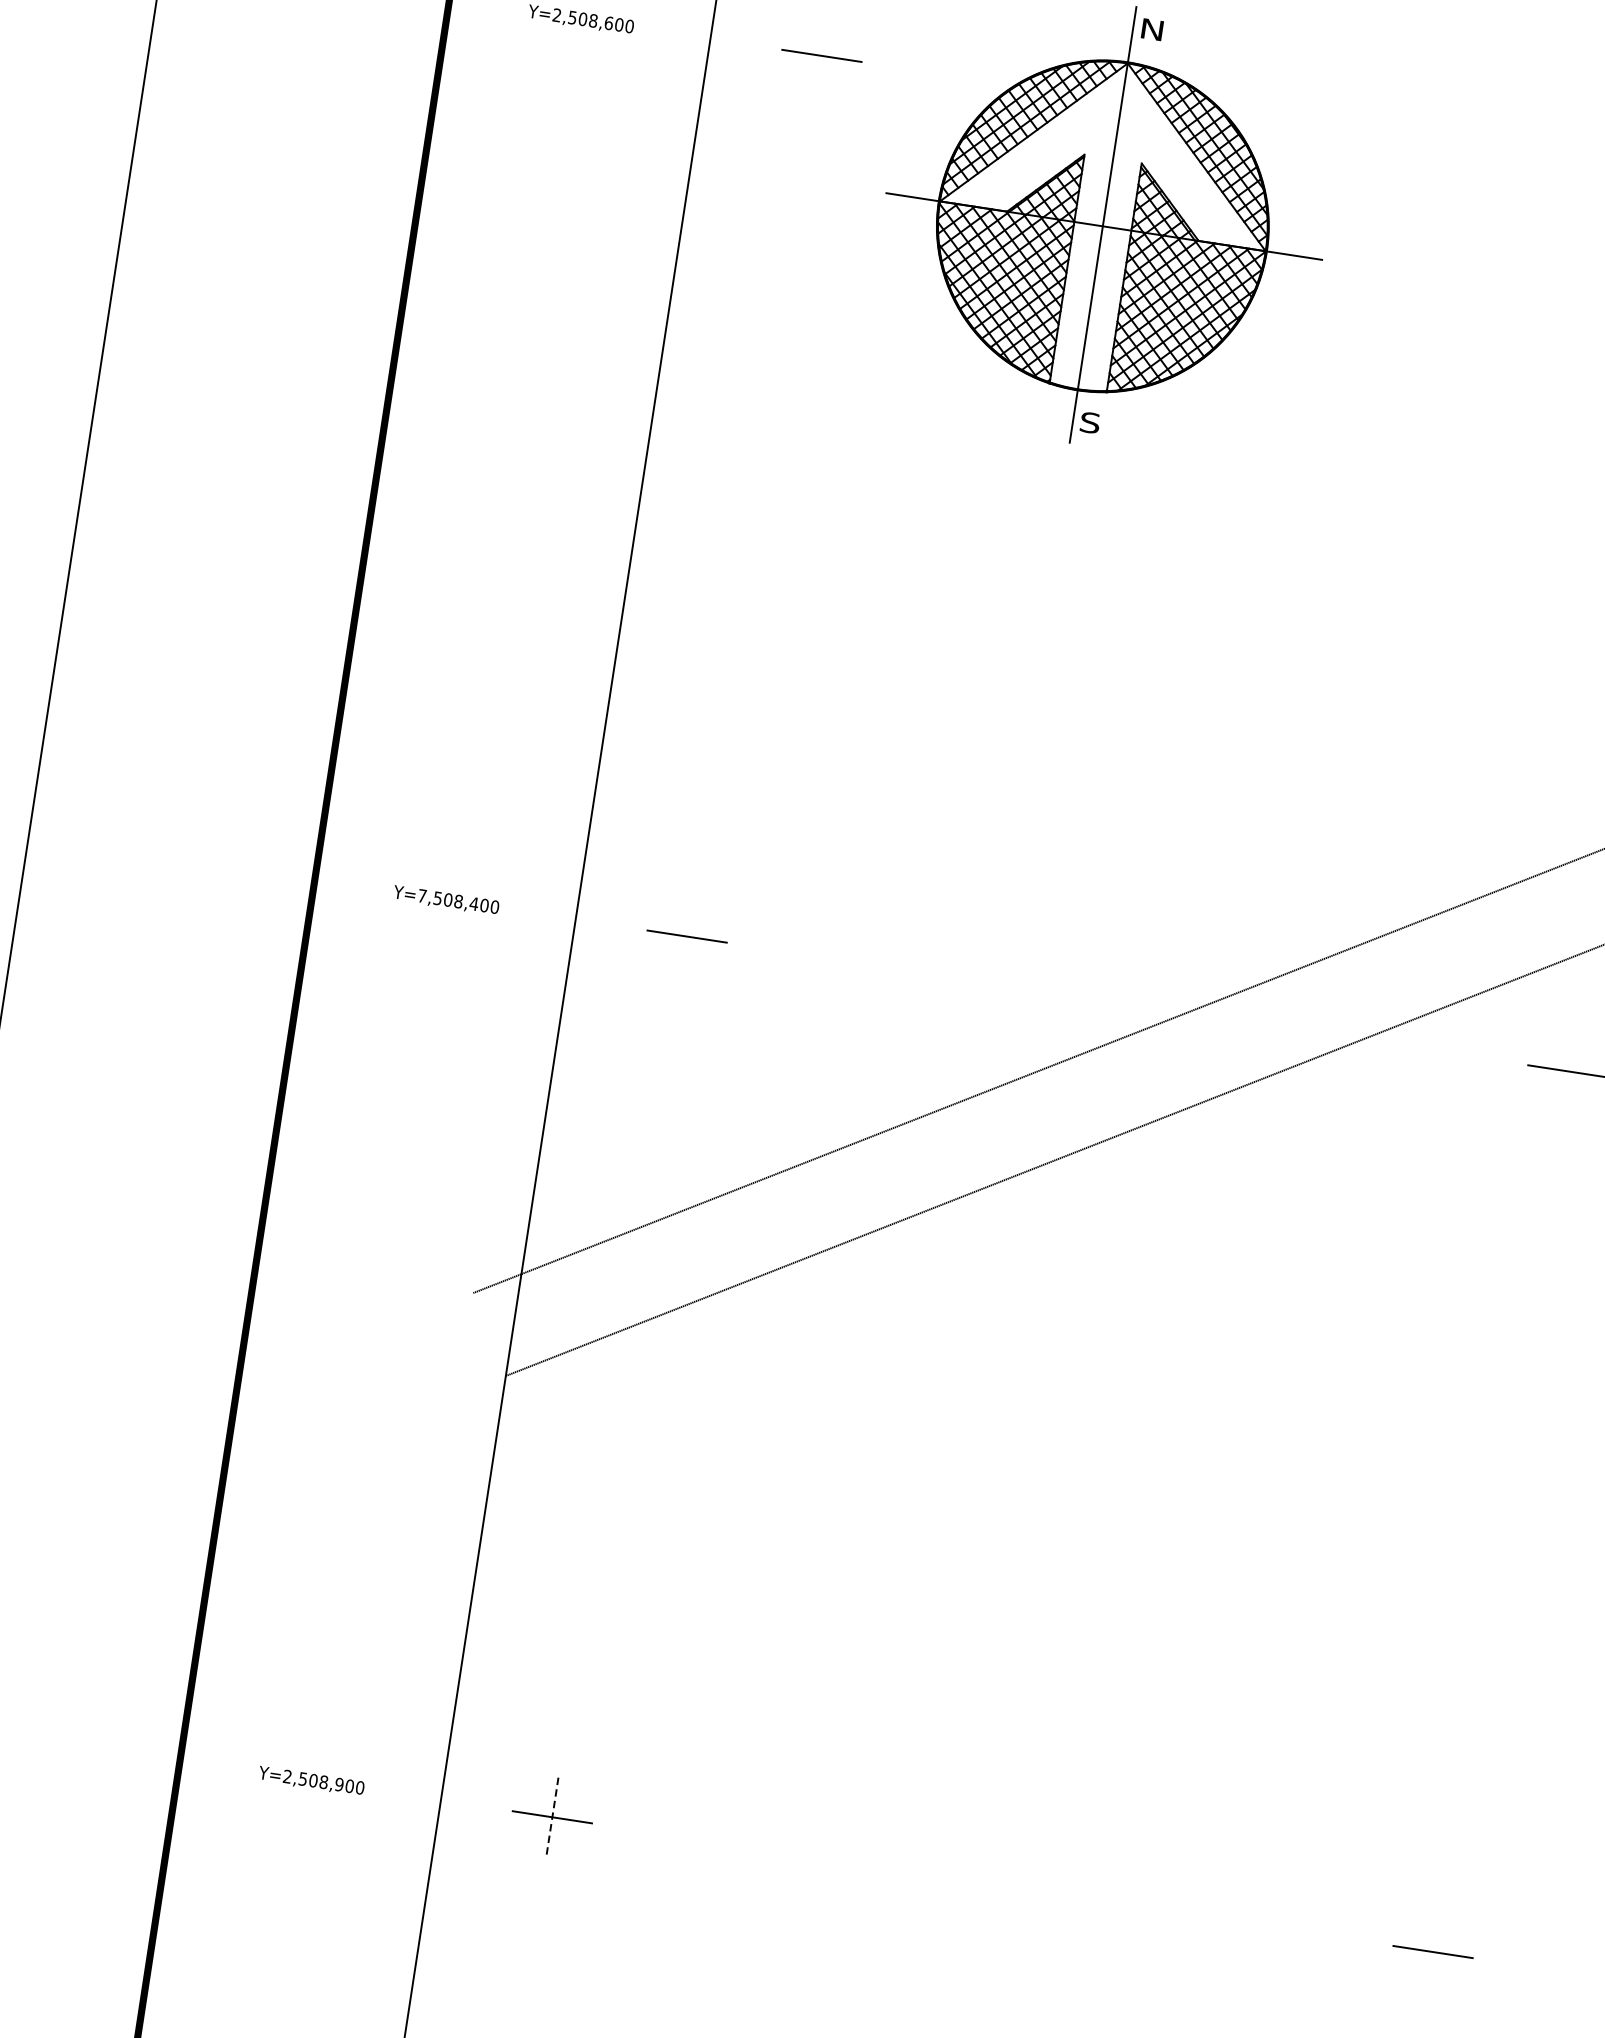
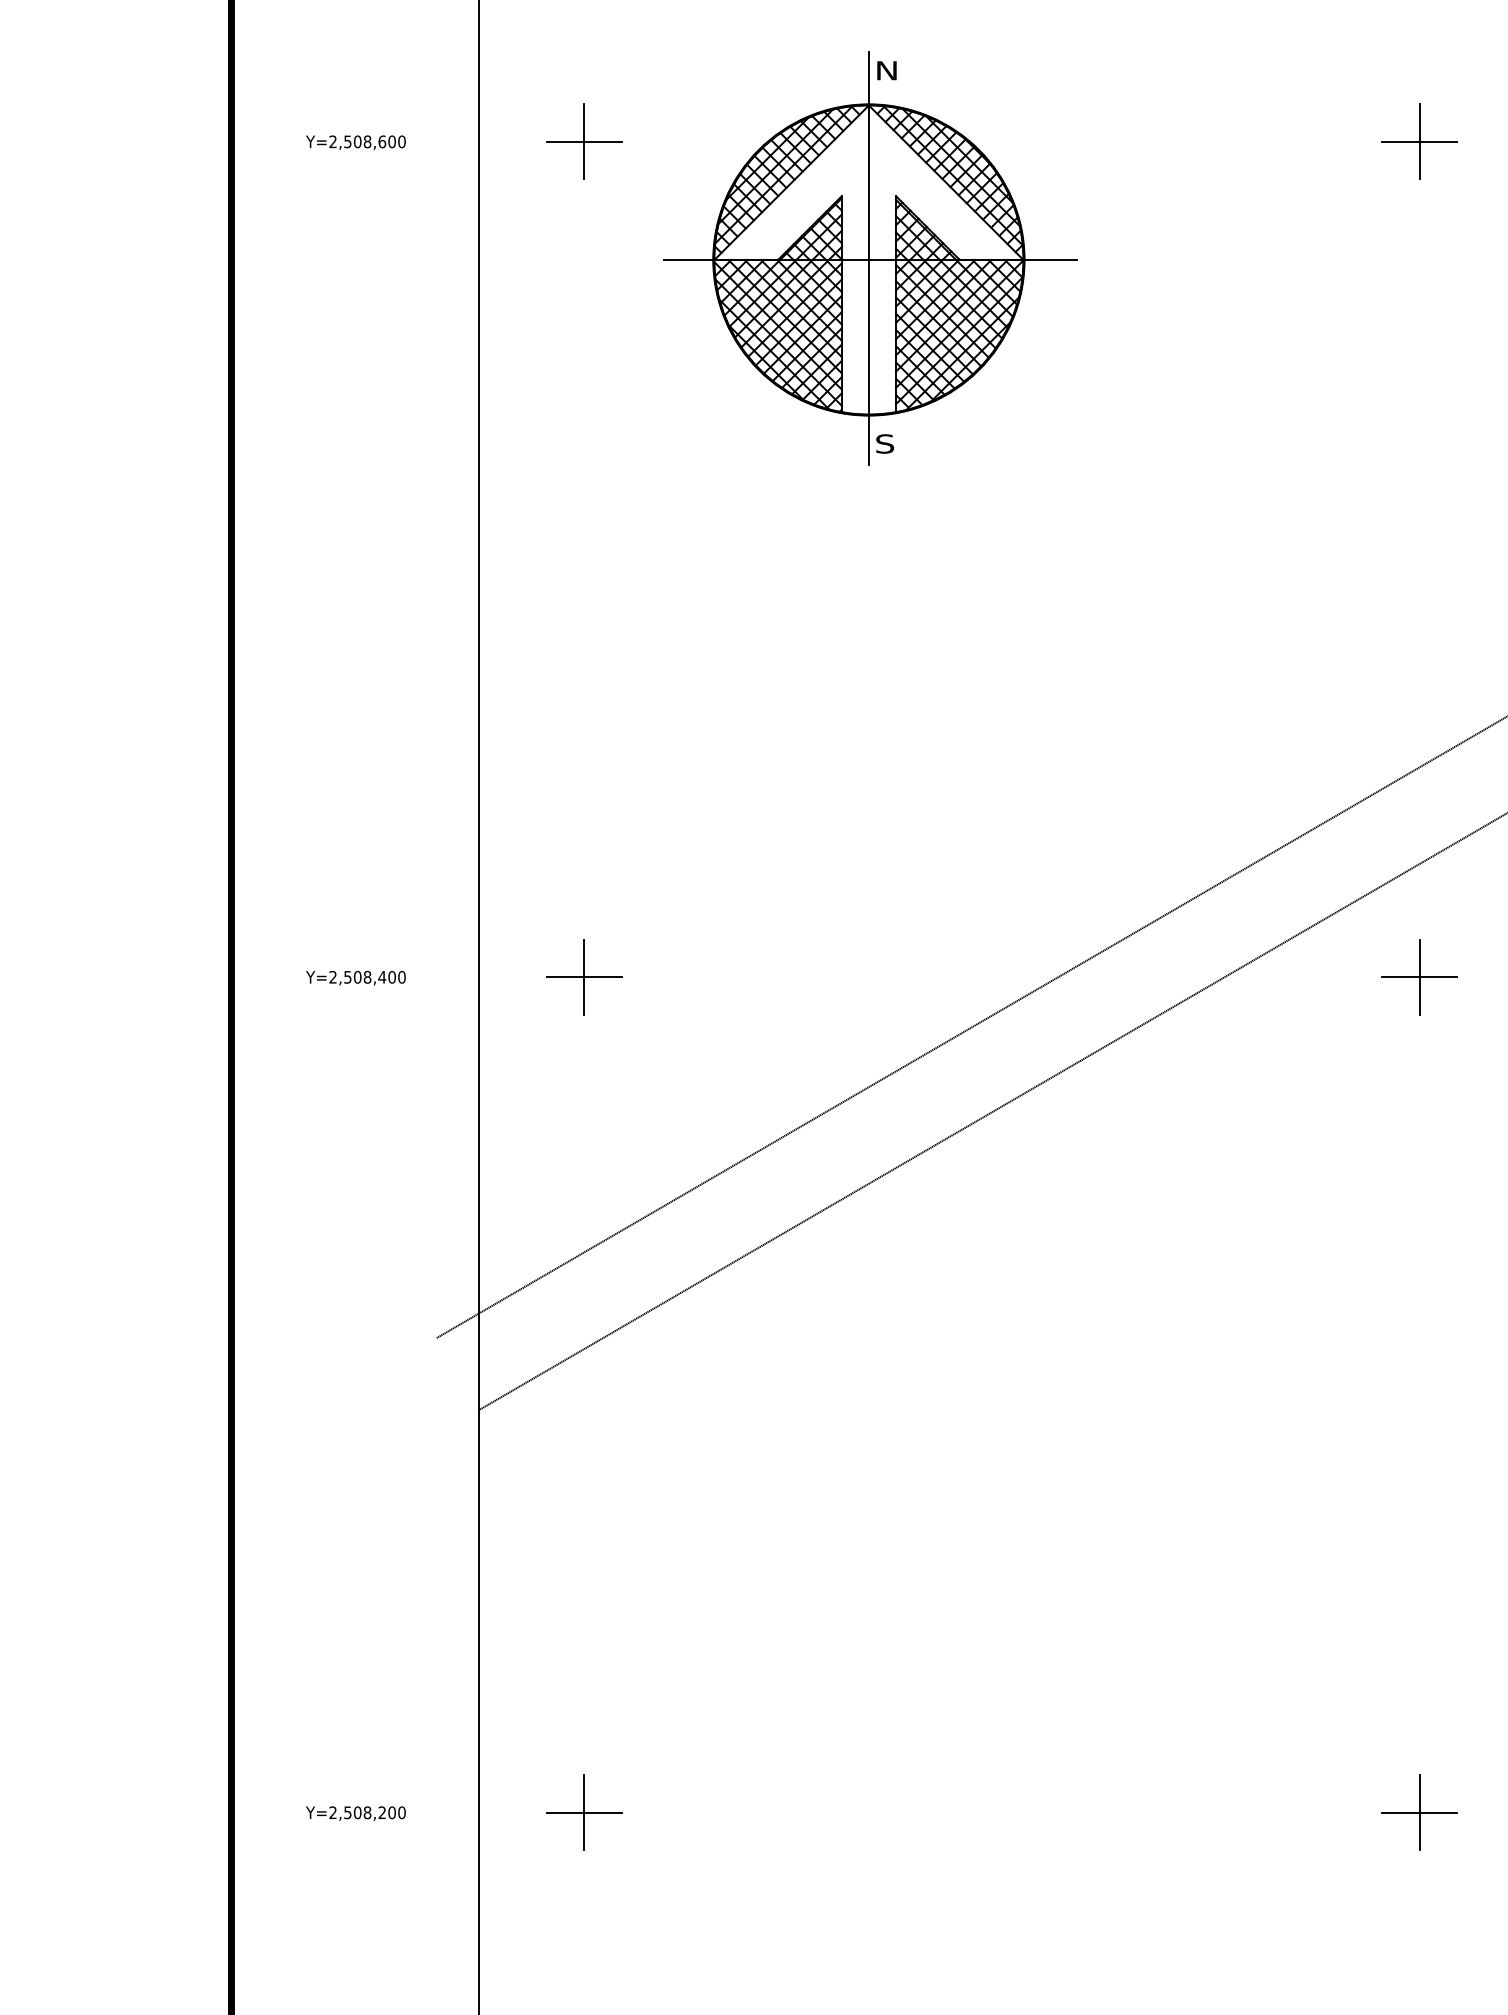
line: (822, 55) -> (584, 141), added
text: (421, 895) -> (332, 976), Y=7,508,400 -> Y=2,508,400
line: (687, 935) -> (584, 976), added
line: (1567, 1070) -> (1419, 976), added
text: (339, 1784) -> (382, 1812), Y=2,508,900 -> Y=2,508,200
line: (552, 1816) -> (584, 1812), dashed -> solid
line: (1432, 1951) -> (1419, 1812), added

